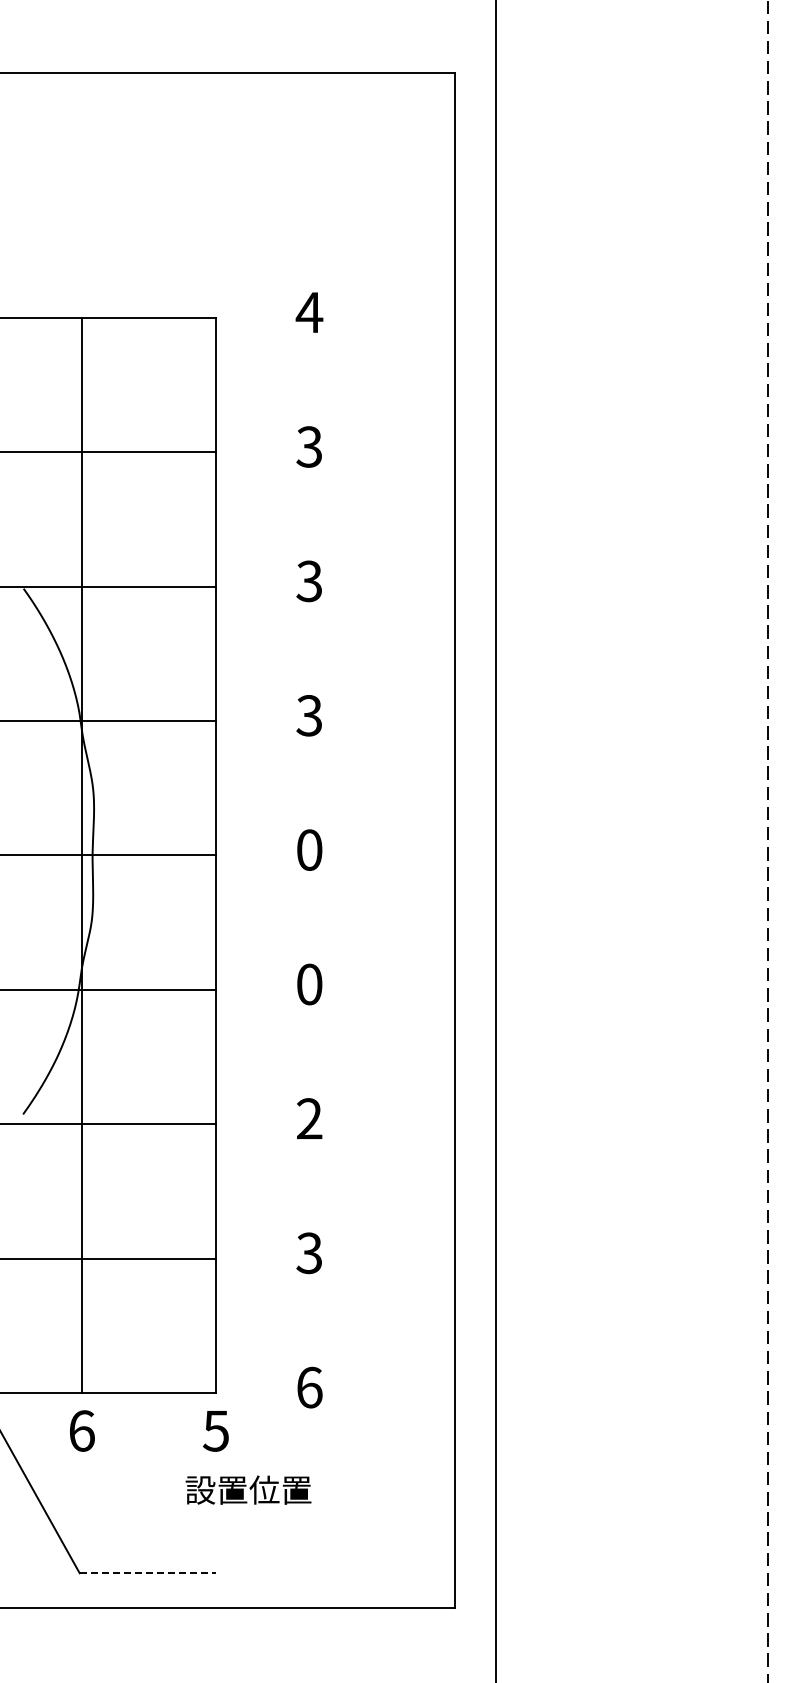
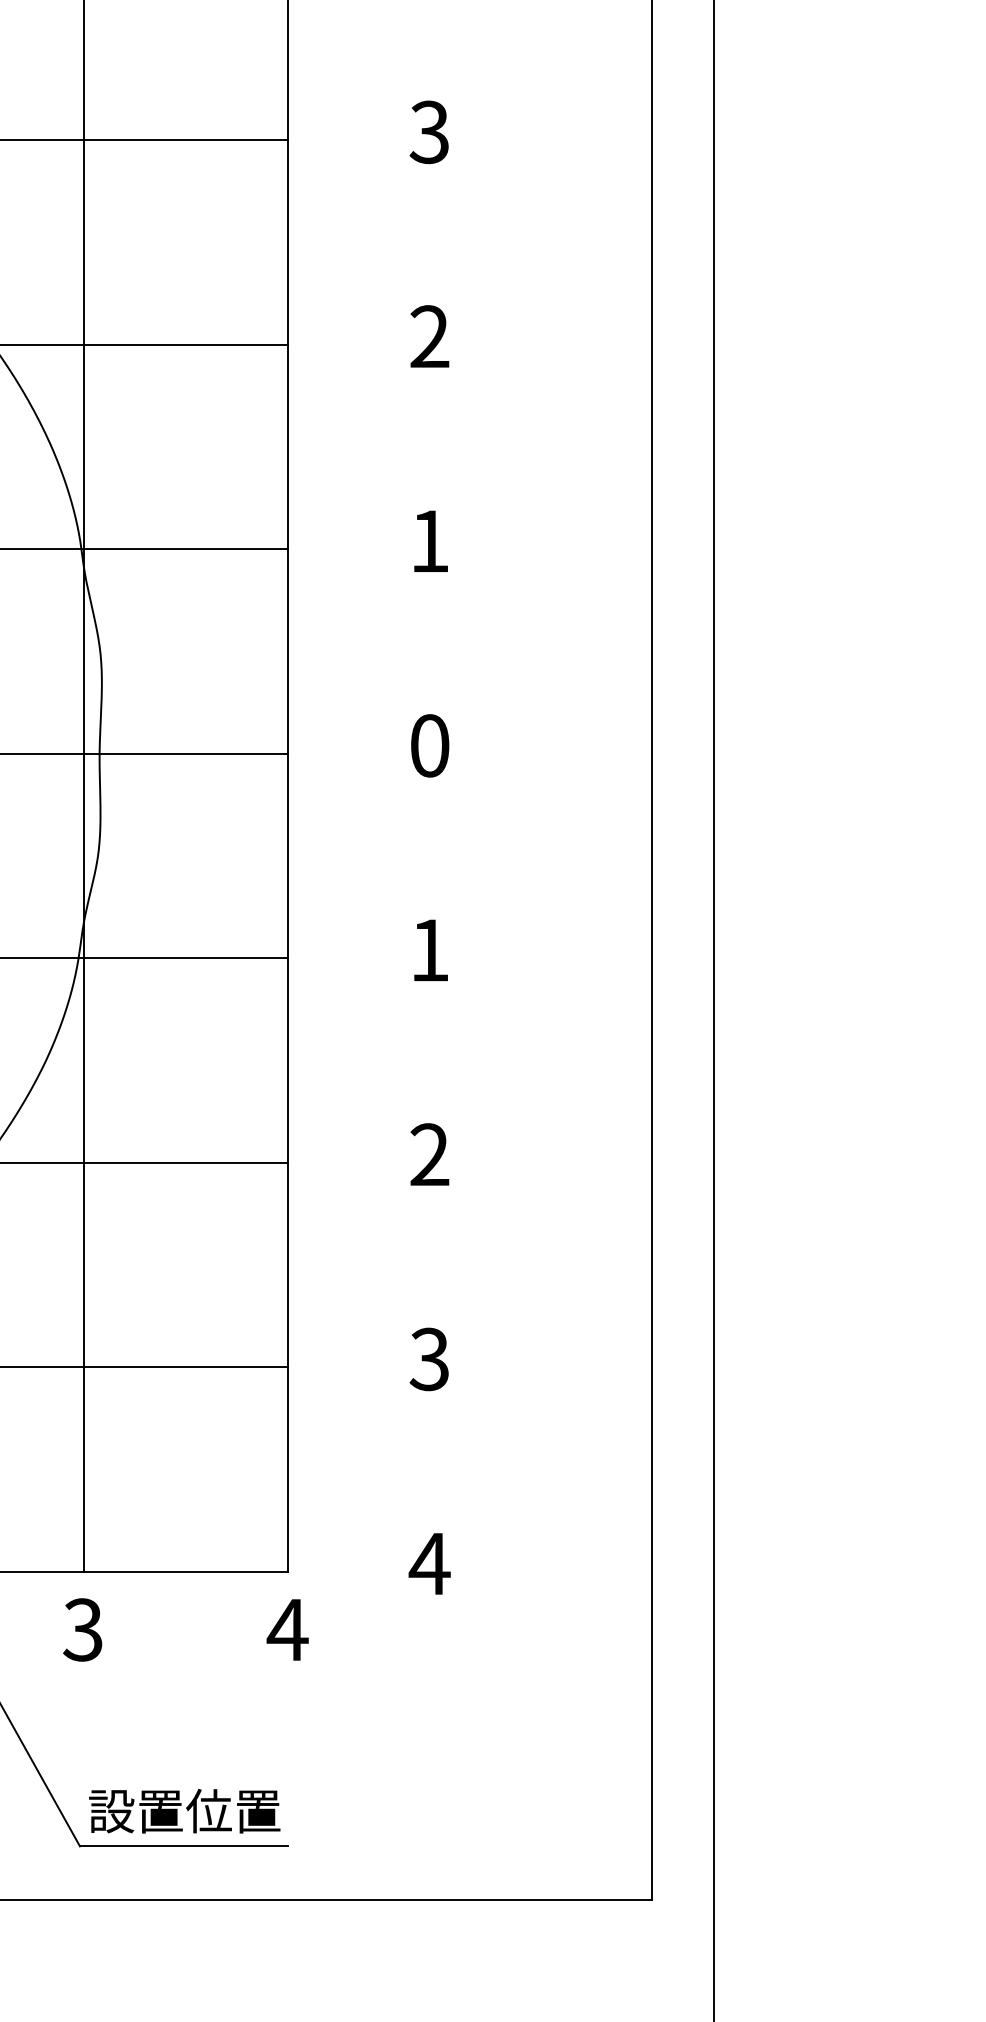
text: (309, 581) -> (429, 337), 3 -> 2
text: (308, 715) -> (428, 540), 3 -> 1
text: (309, 984) -> (429, 950), 0 -> 1
text: (309, 1387) -> (429, 1563), 6 -> 4
text: (81, 1430) -> (82, 1629), 6 -> 3
text: (215, 1431) -> (286, 1630), 5 -> 4
text: (248, 1489) -> (184, 1810), moved
line: (148, 1573) -> (184, 1846), dashed -> solid

